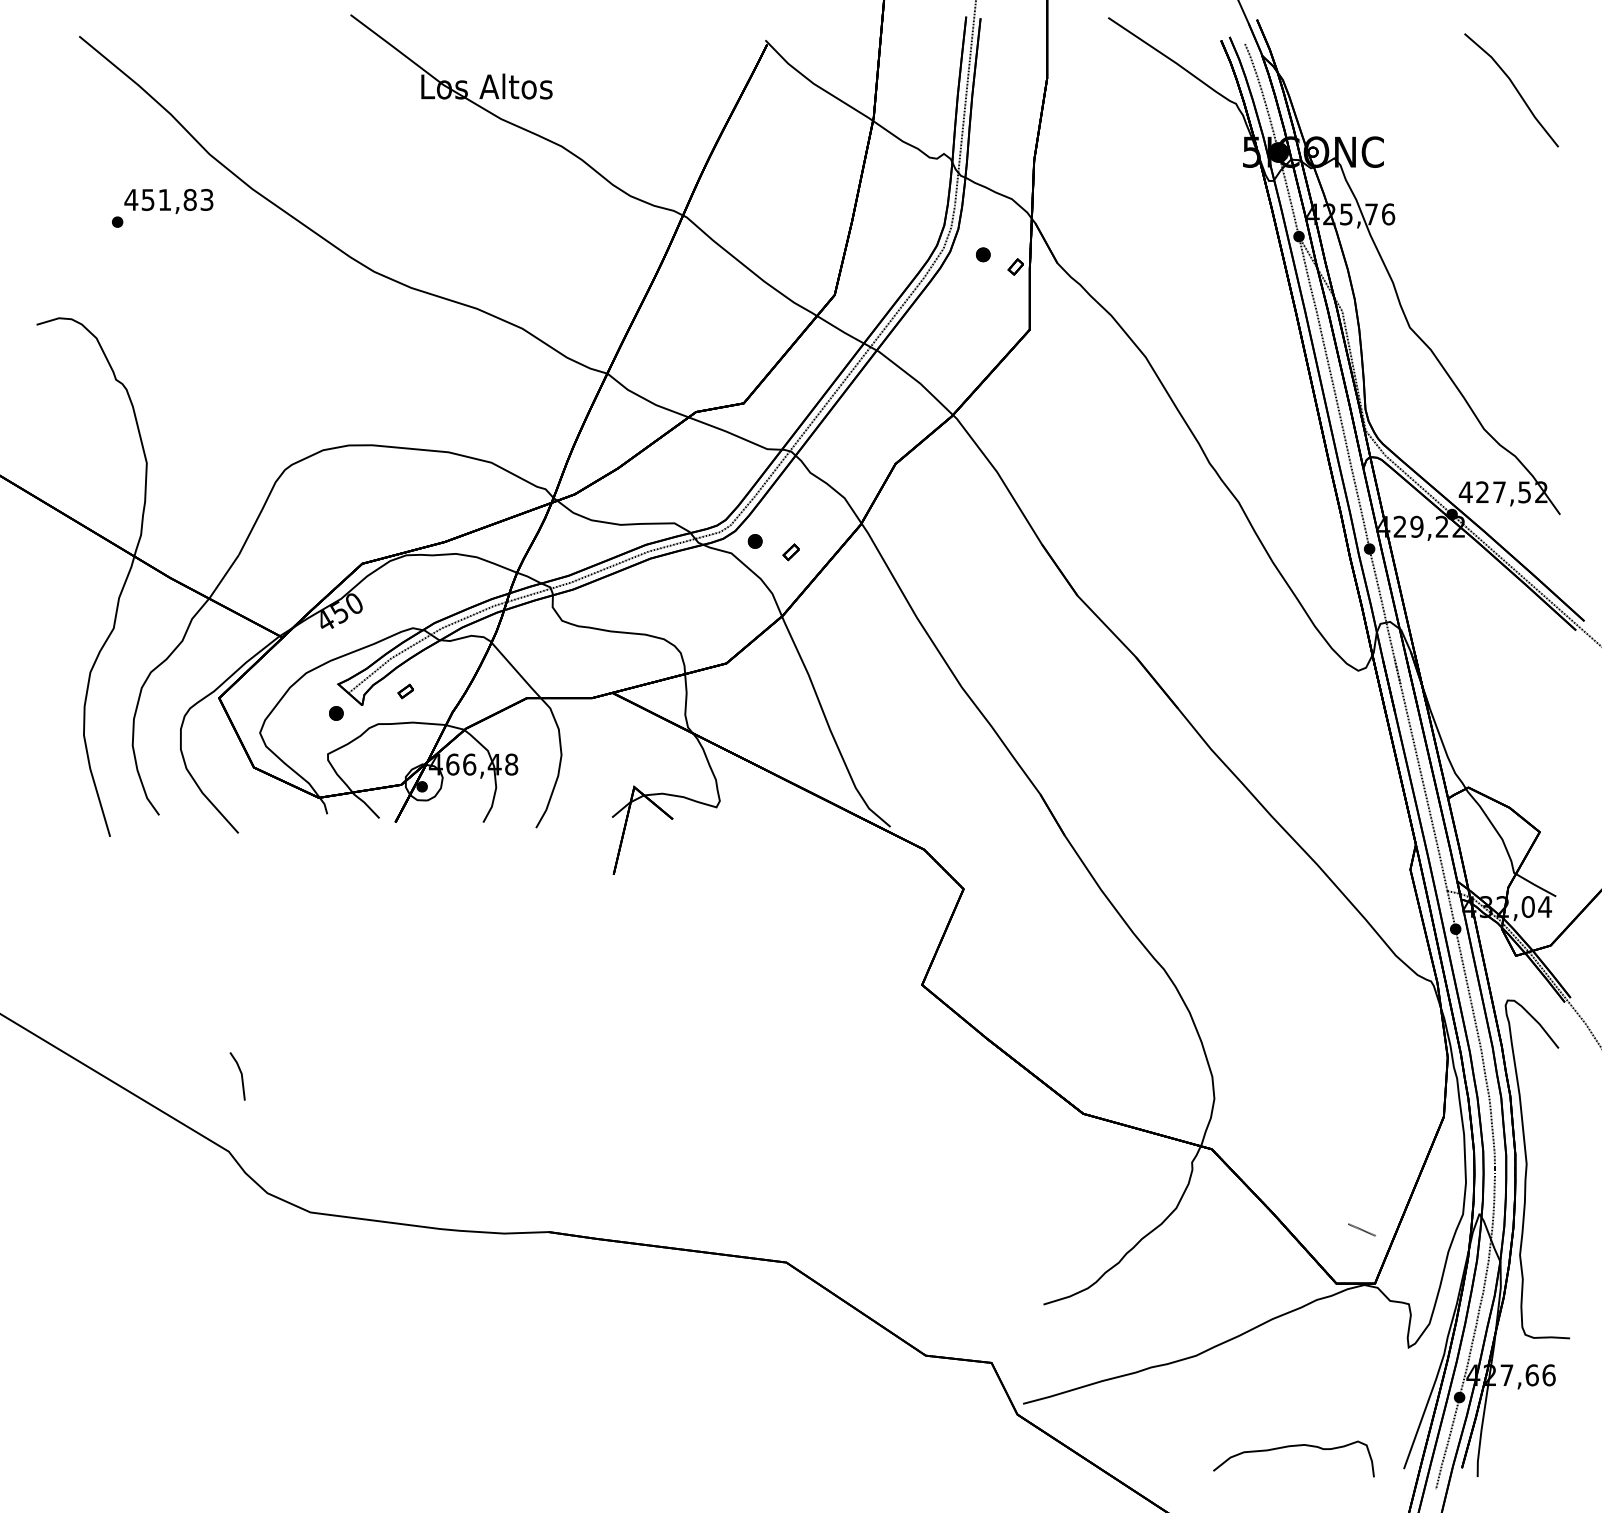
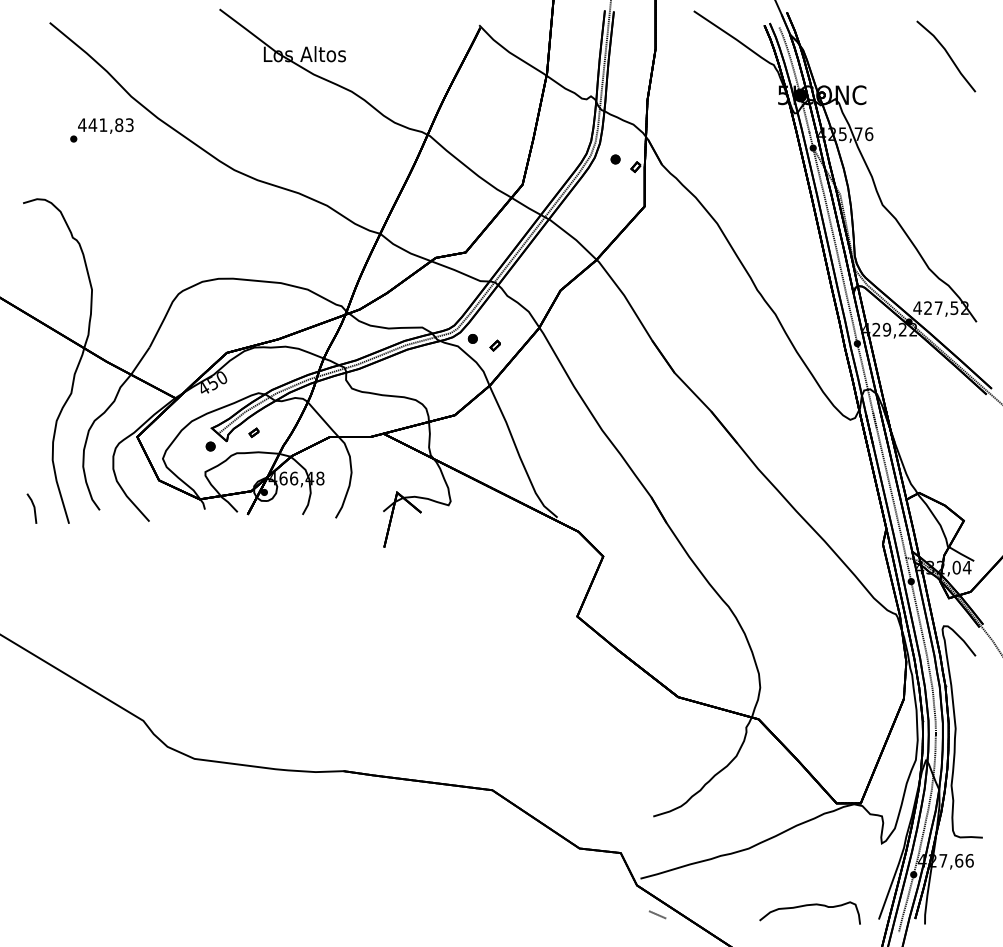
text: (147, 200) -> (92, 125), 451,83 -> 441,83
line: (240, 1076) -> (33, 508), moved
line: (1361, 1229) -> (657, 914), moved

